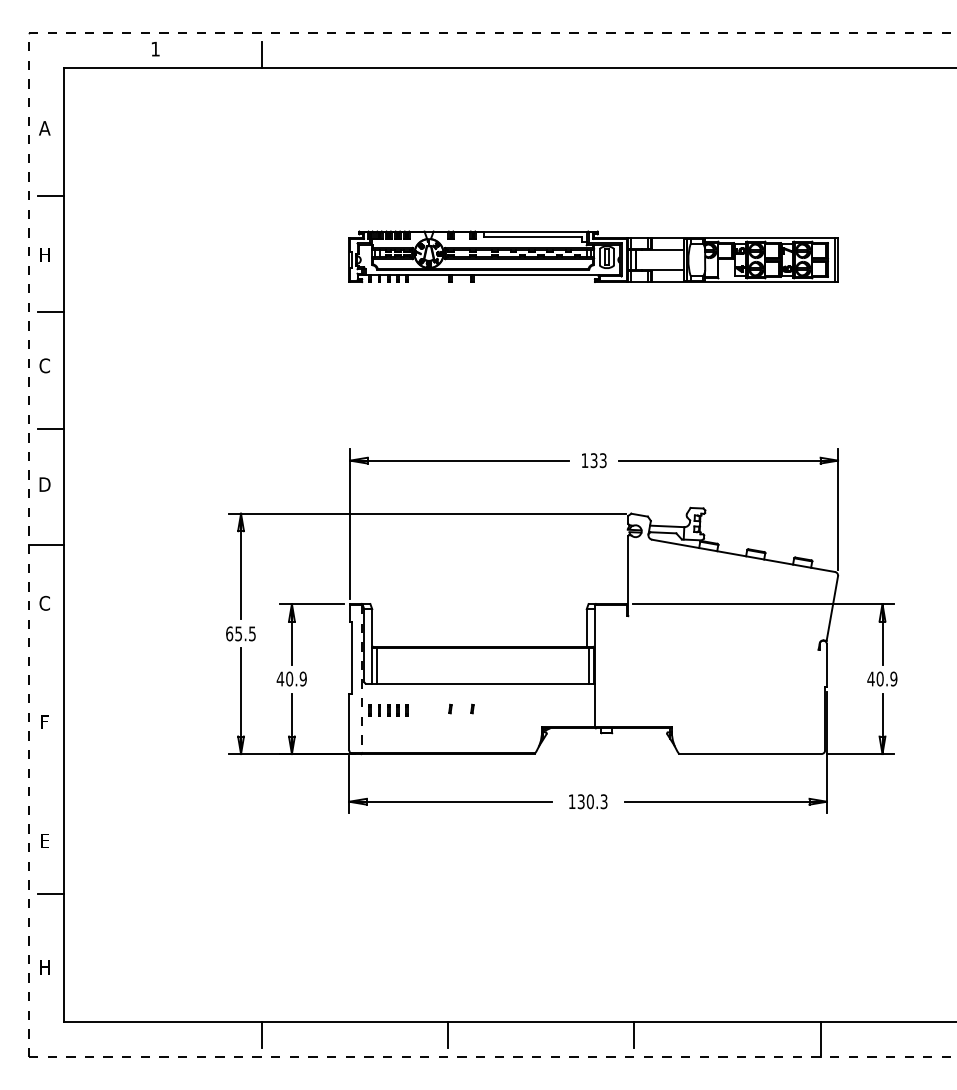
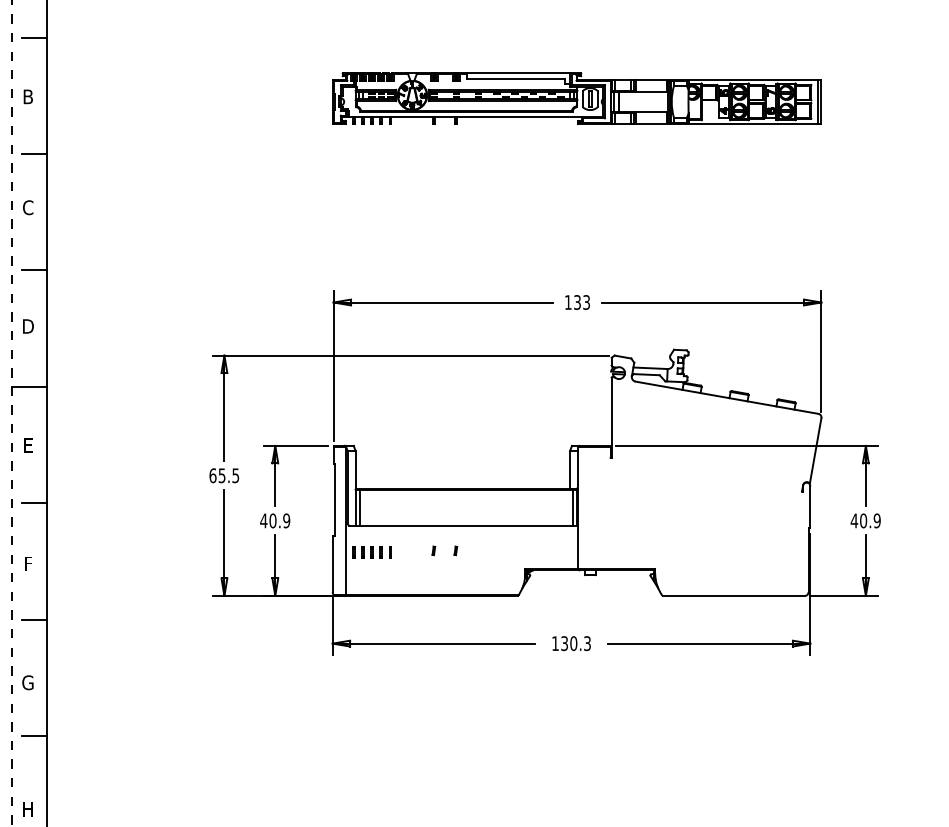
text: (44, 254) -> (27, 96), H -> B
text: (44, 602) -> (27, 444), C -> E
line: (50, 661) -> (33, 503), added
line: (362, 679) -> (345, 521), dashed -> solid
line: (50, 777) -> (33, 619), added
text: (44, 840) -> (27, 682), E -> G

